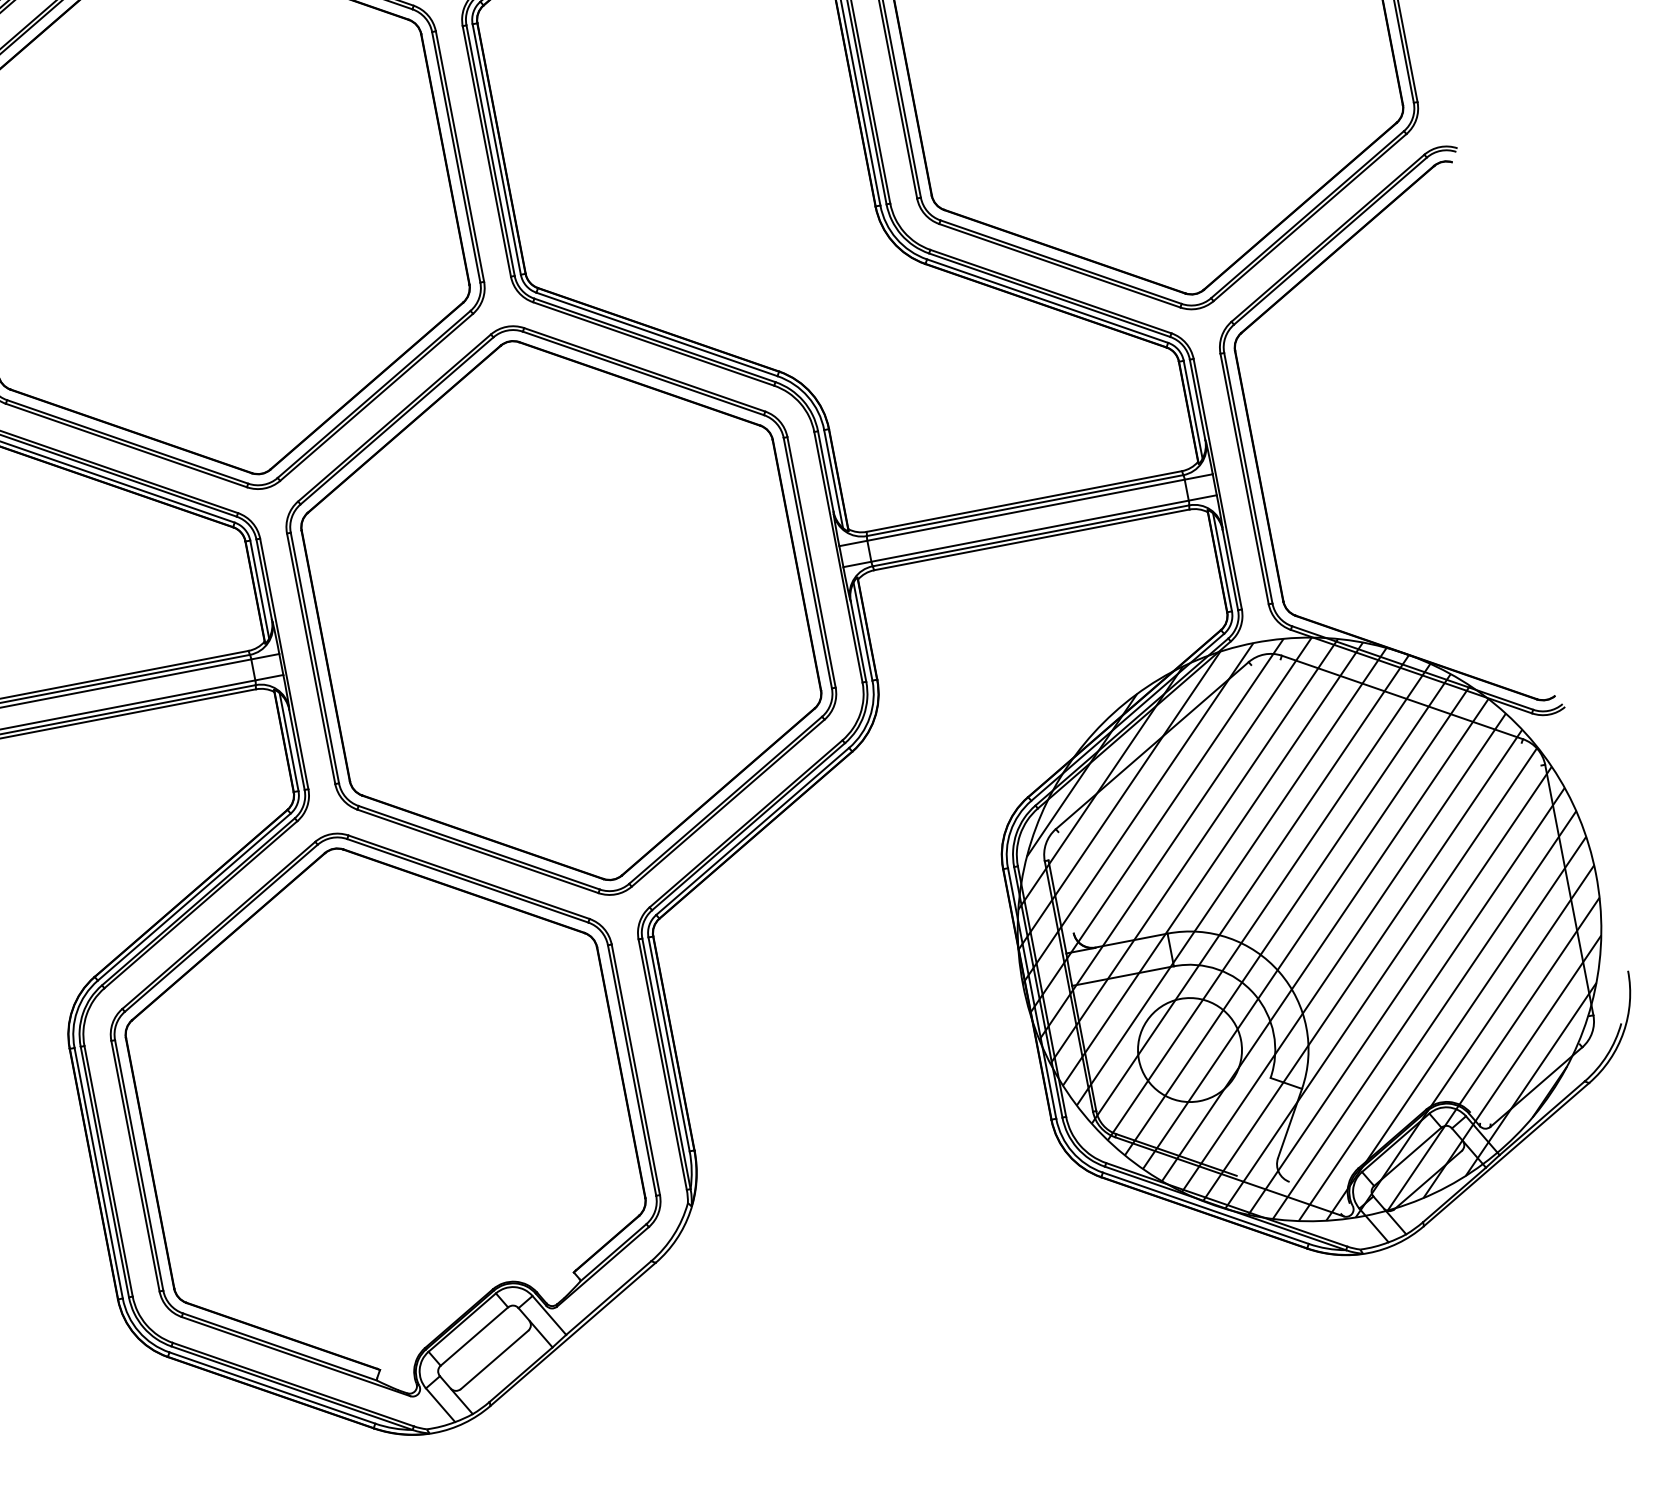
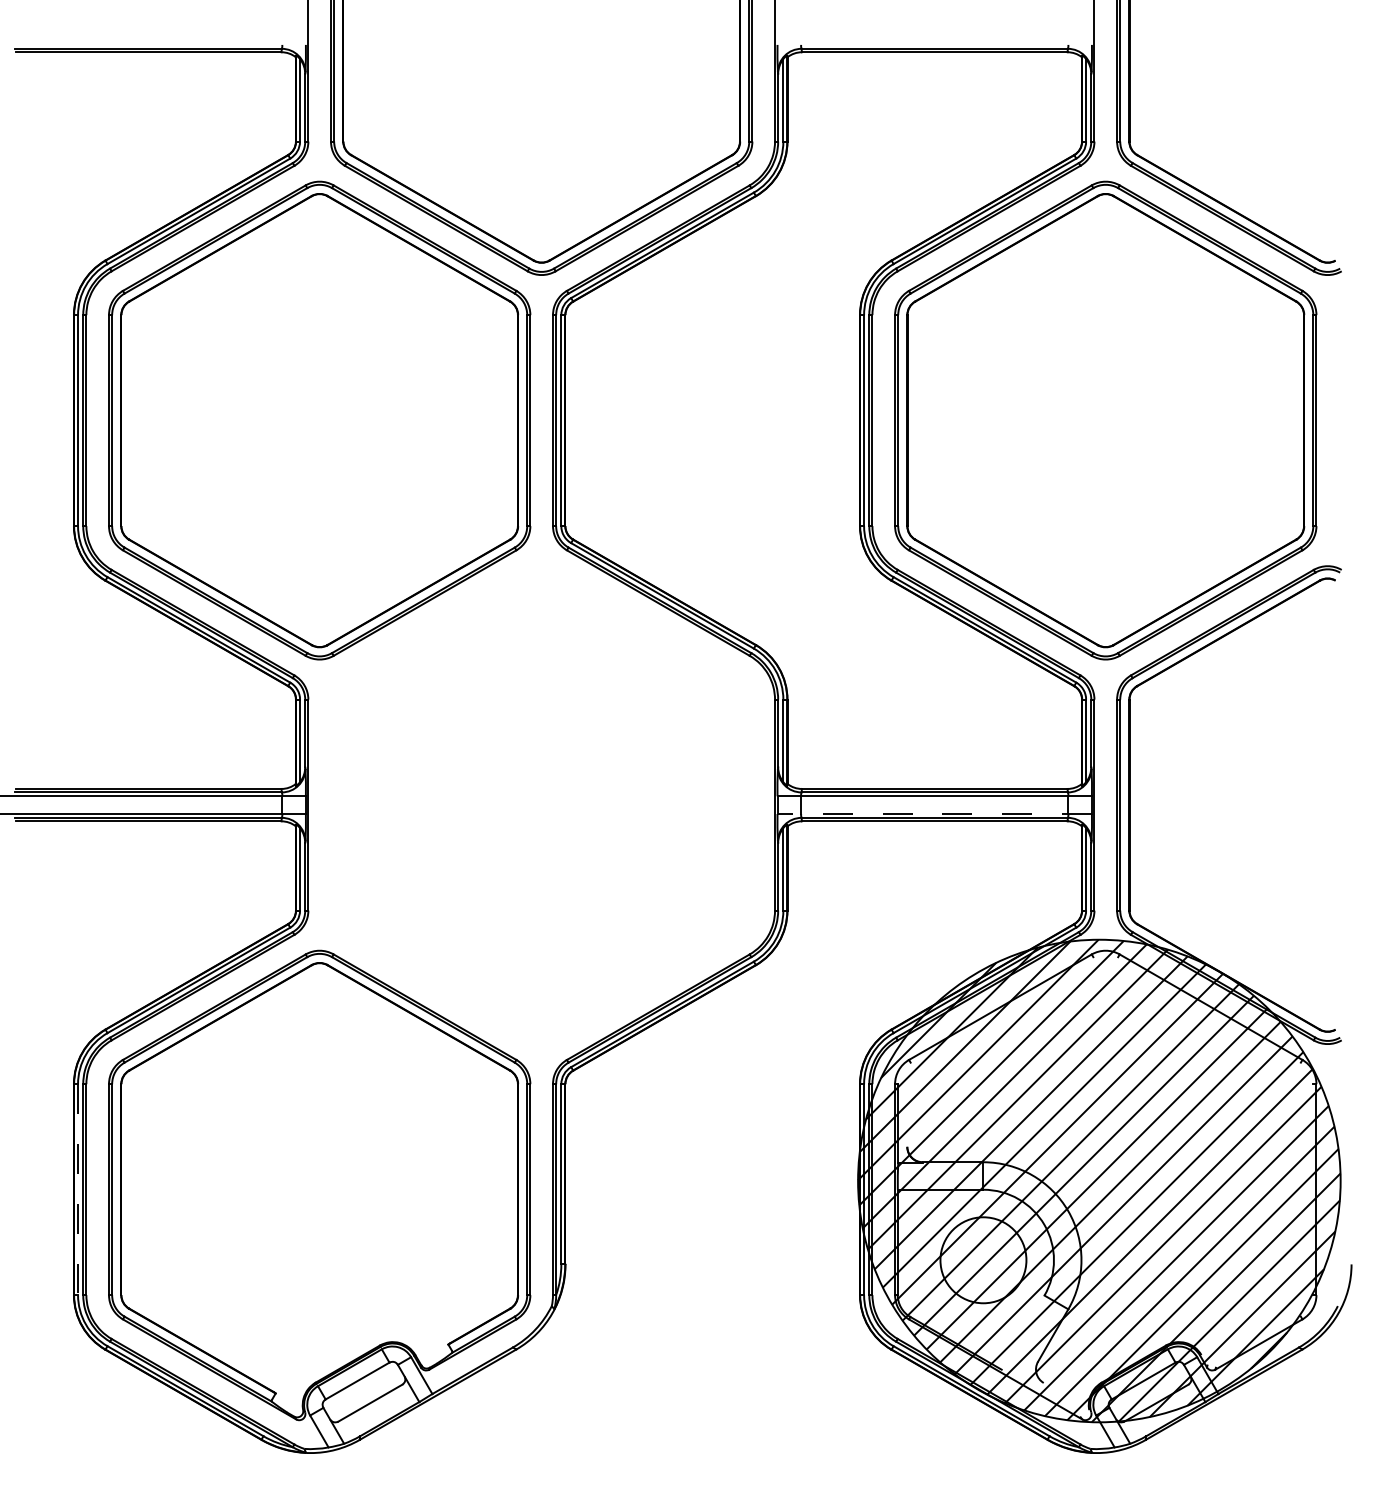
line: (1029, 530) -> (934, 813), solid -> dashed
part: (560, 609) -> (541, 804), removed
line: (99, 1174) -> (78, 1190), solid -> dashed

